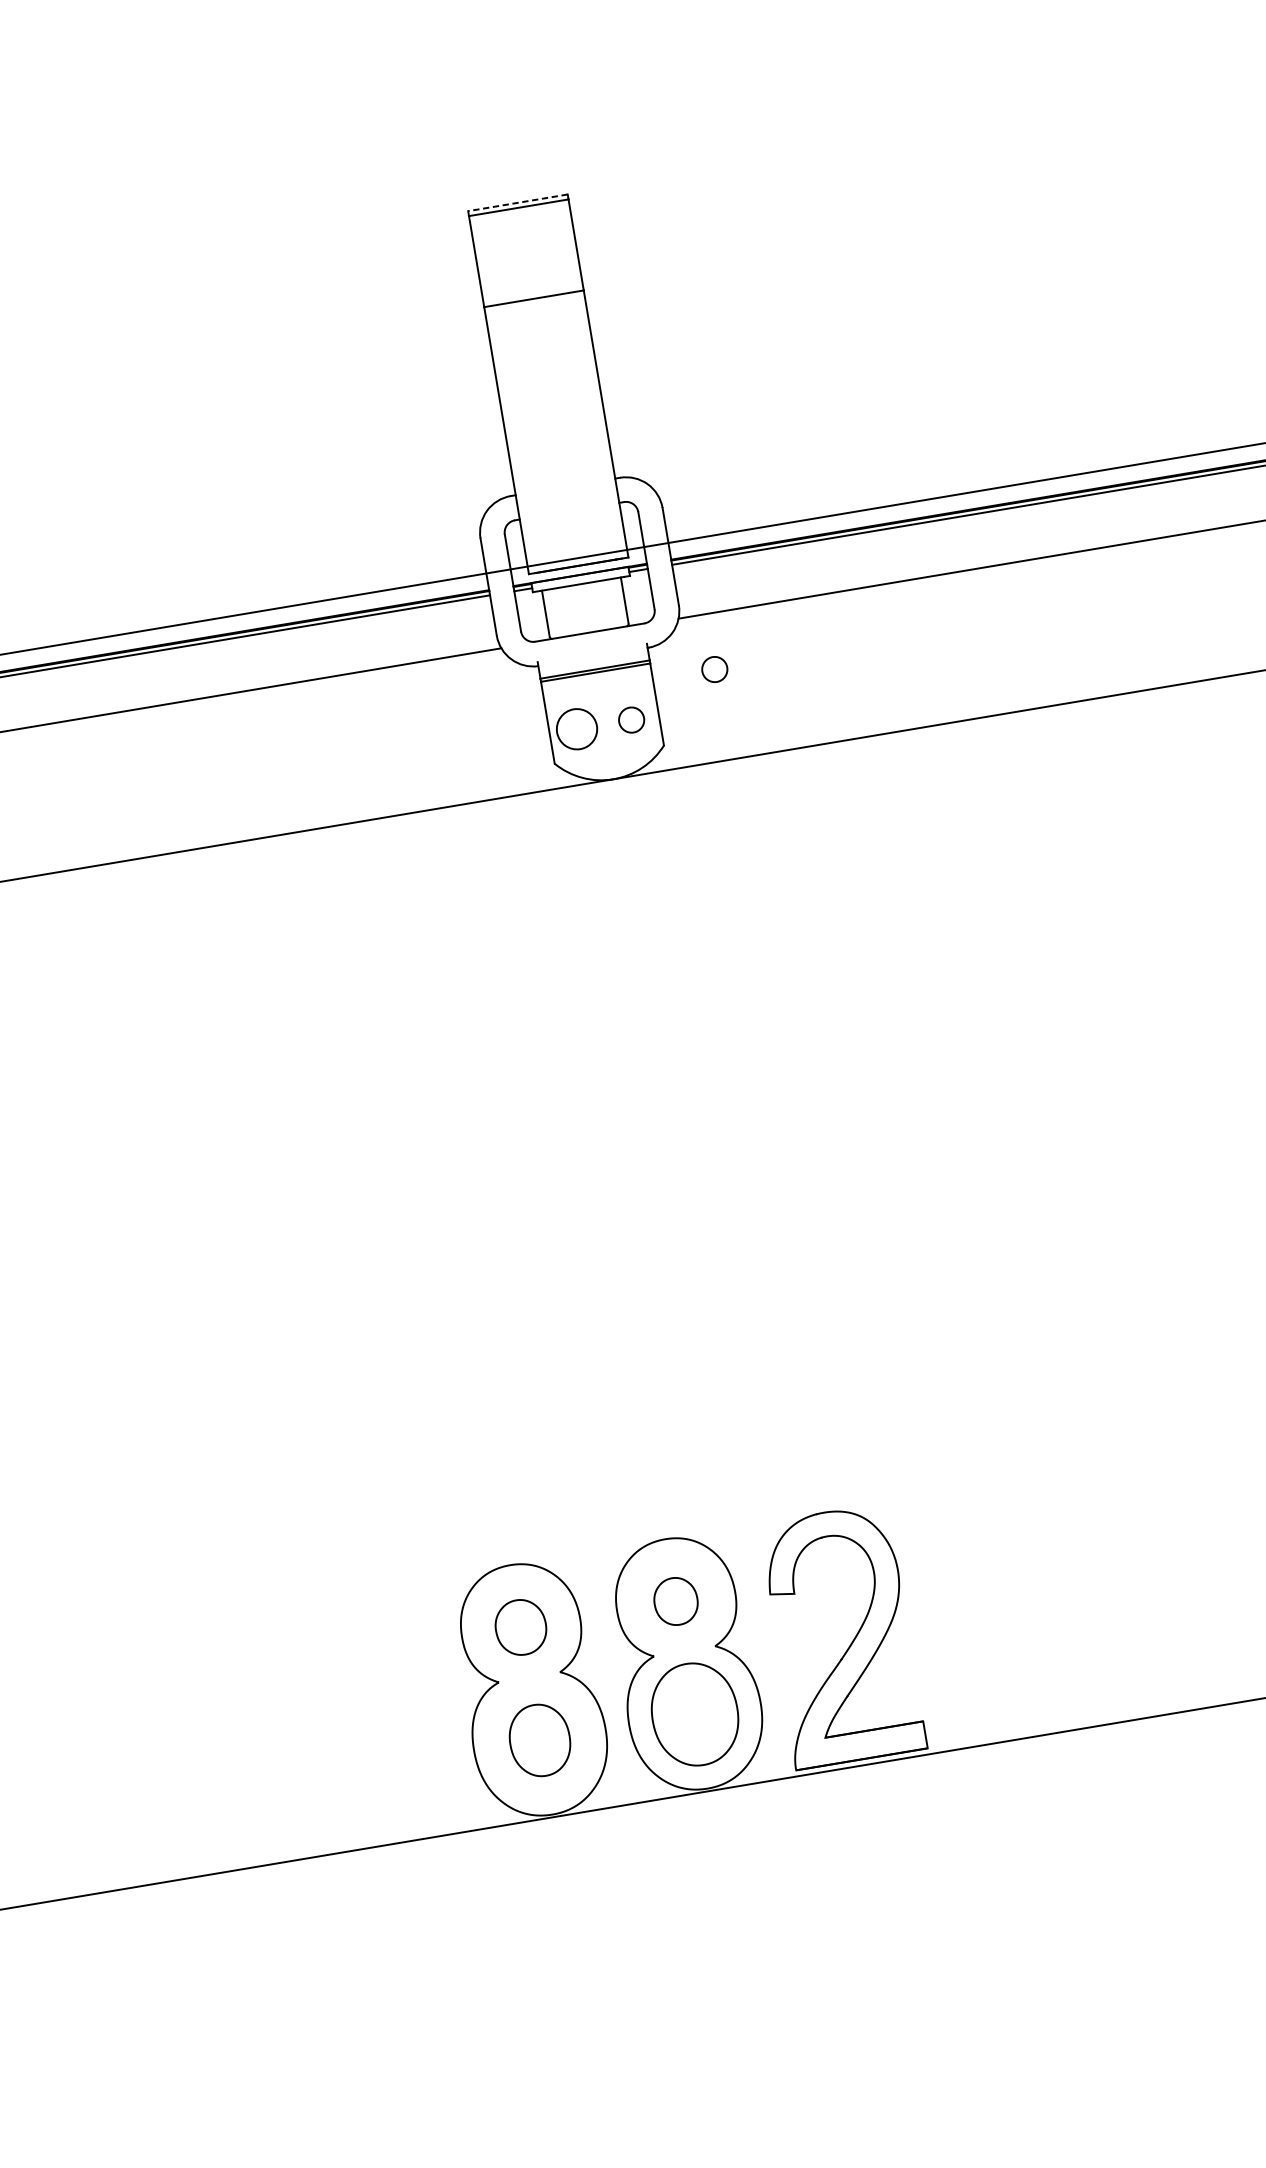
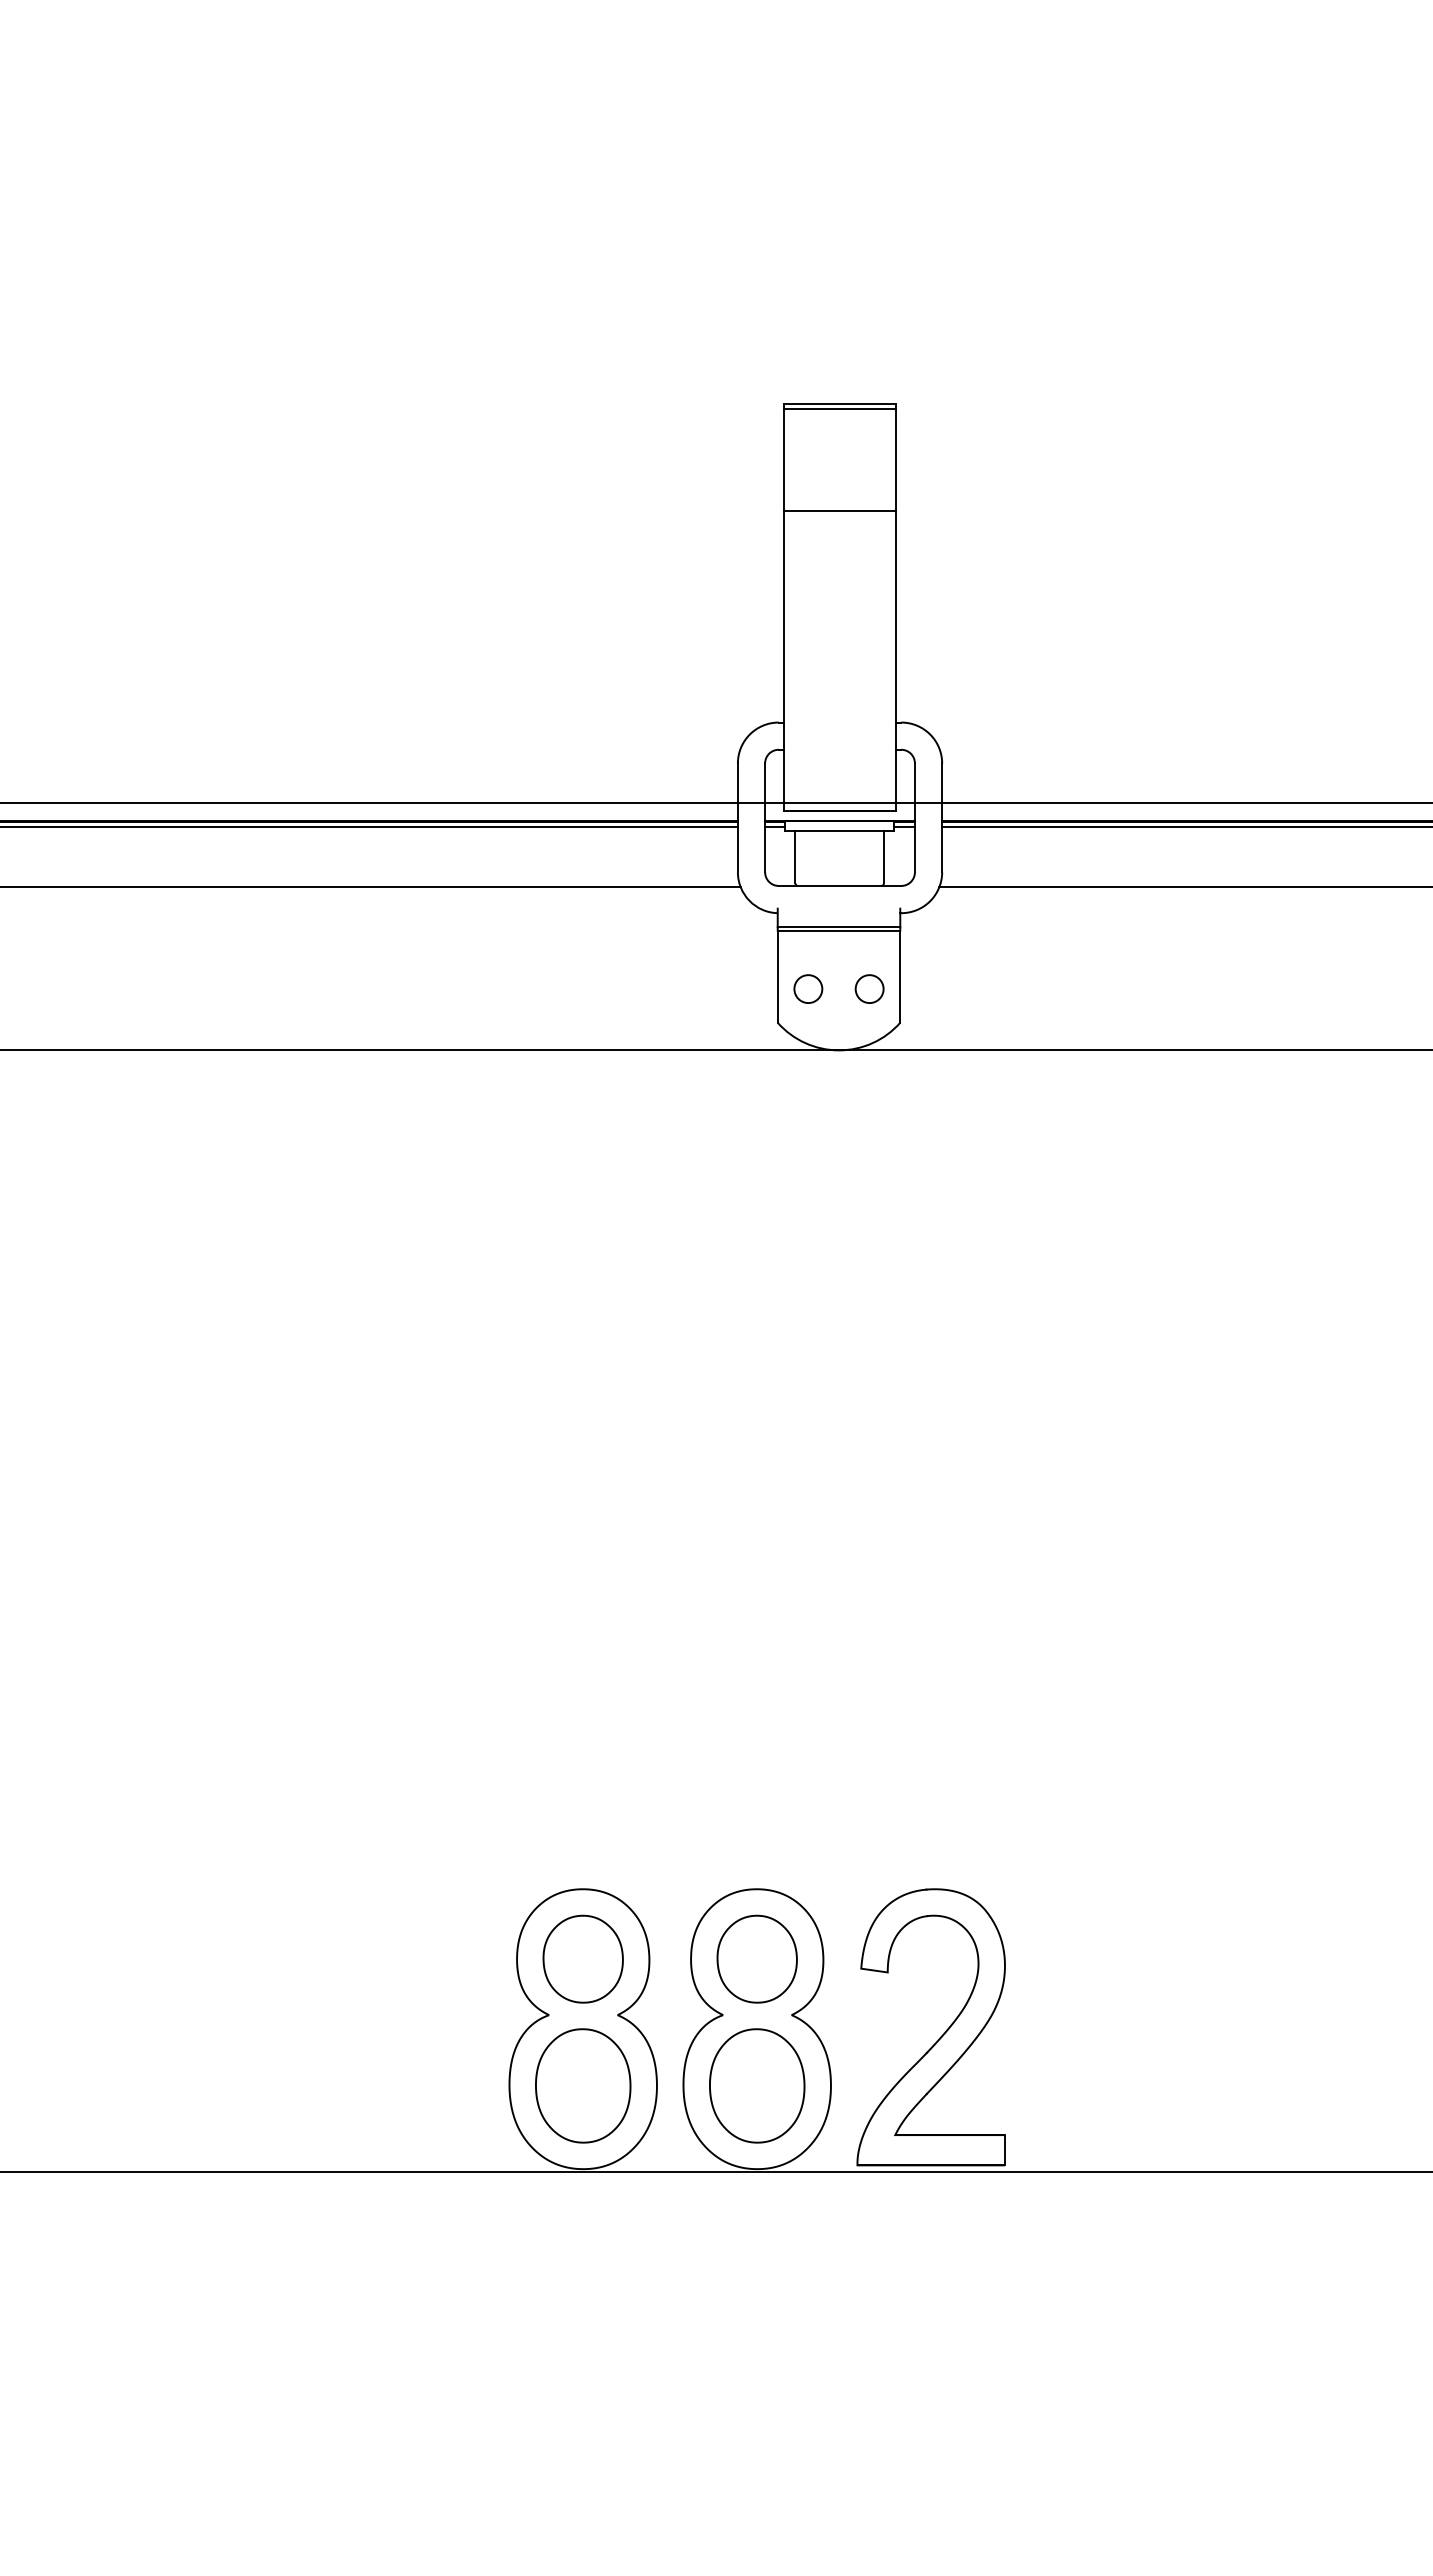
line: (518, 202) -> (840, 403), dashed -> solid
circle: (714, 669) -> (969, 948), removed
circle: (577, 729) -> (808, 989), size x0.62
part: (675, 1601) -> (756, 1958), size x1.67
part: (520, 1626) -> (582, 1958), size x1.43
part: (540, 1740) -> (583, 2085), size x1.43

